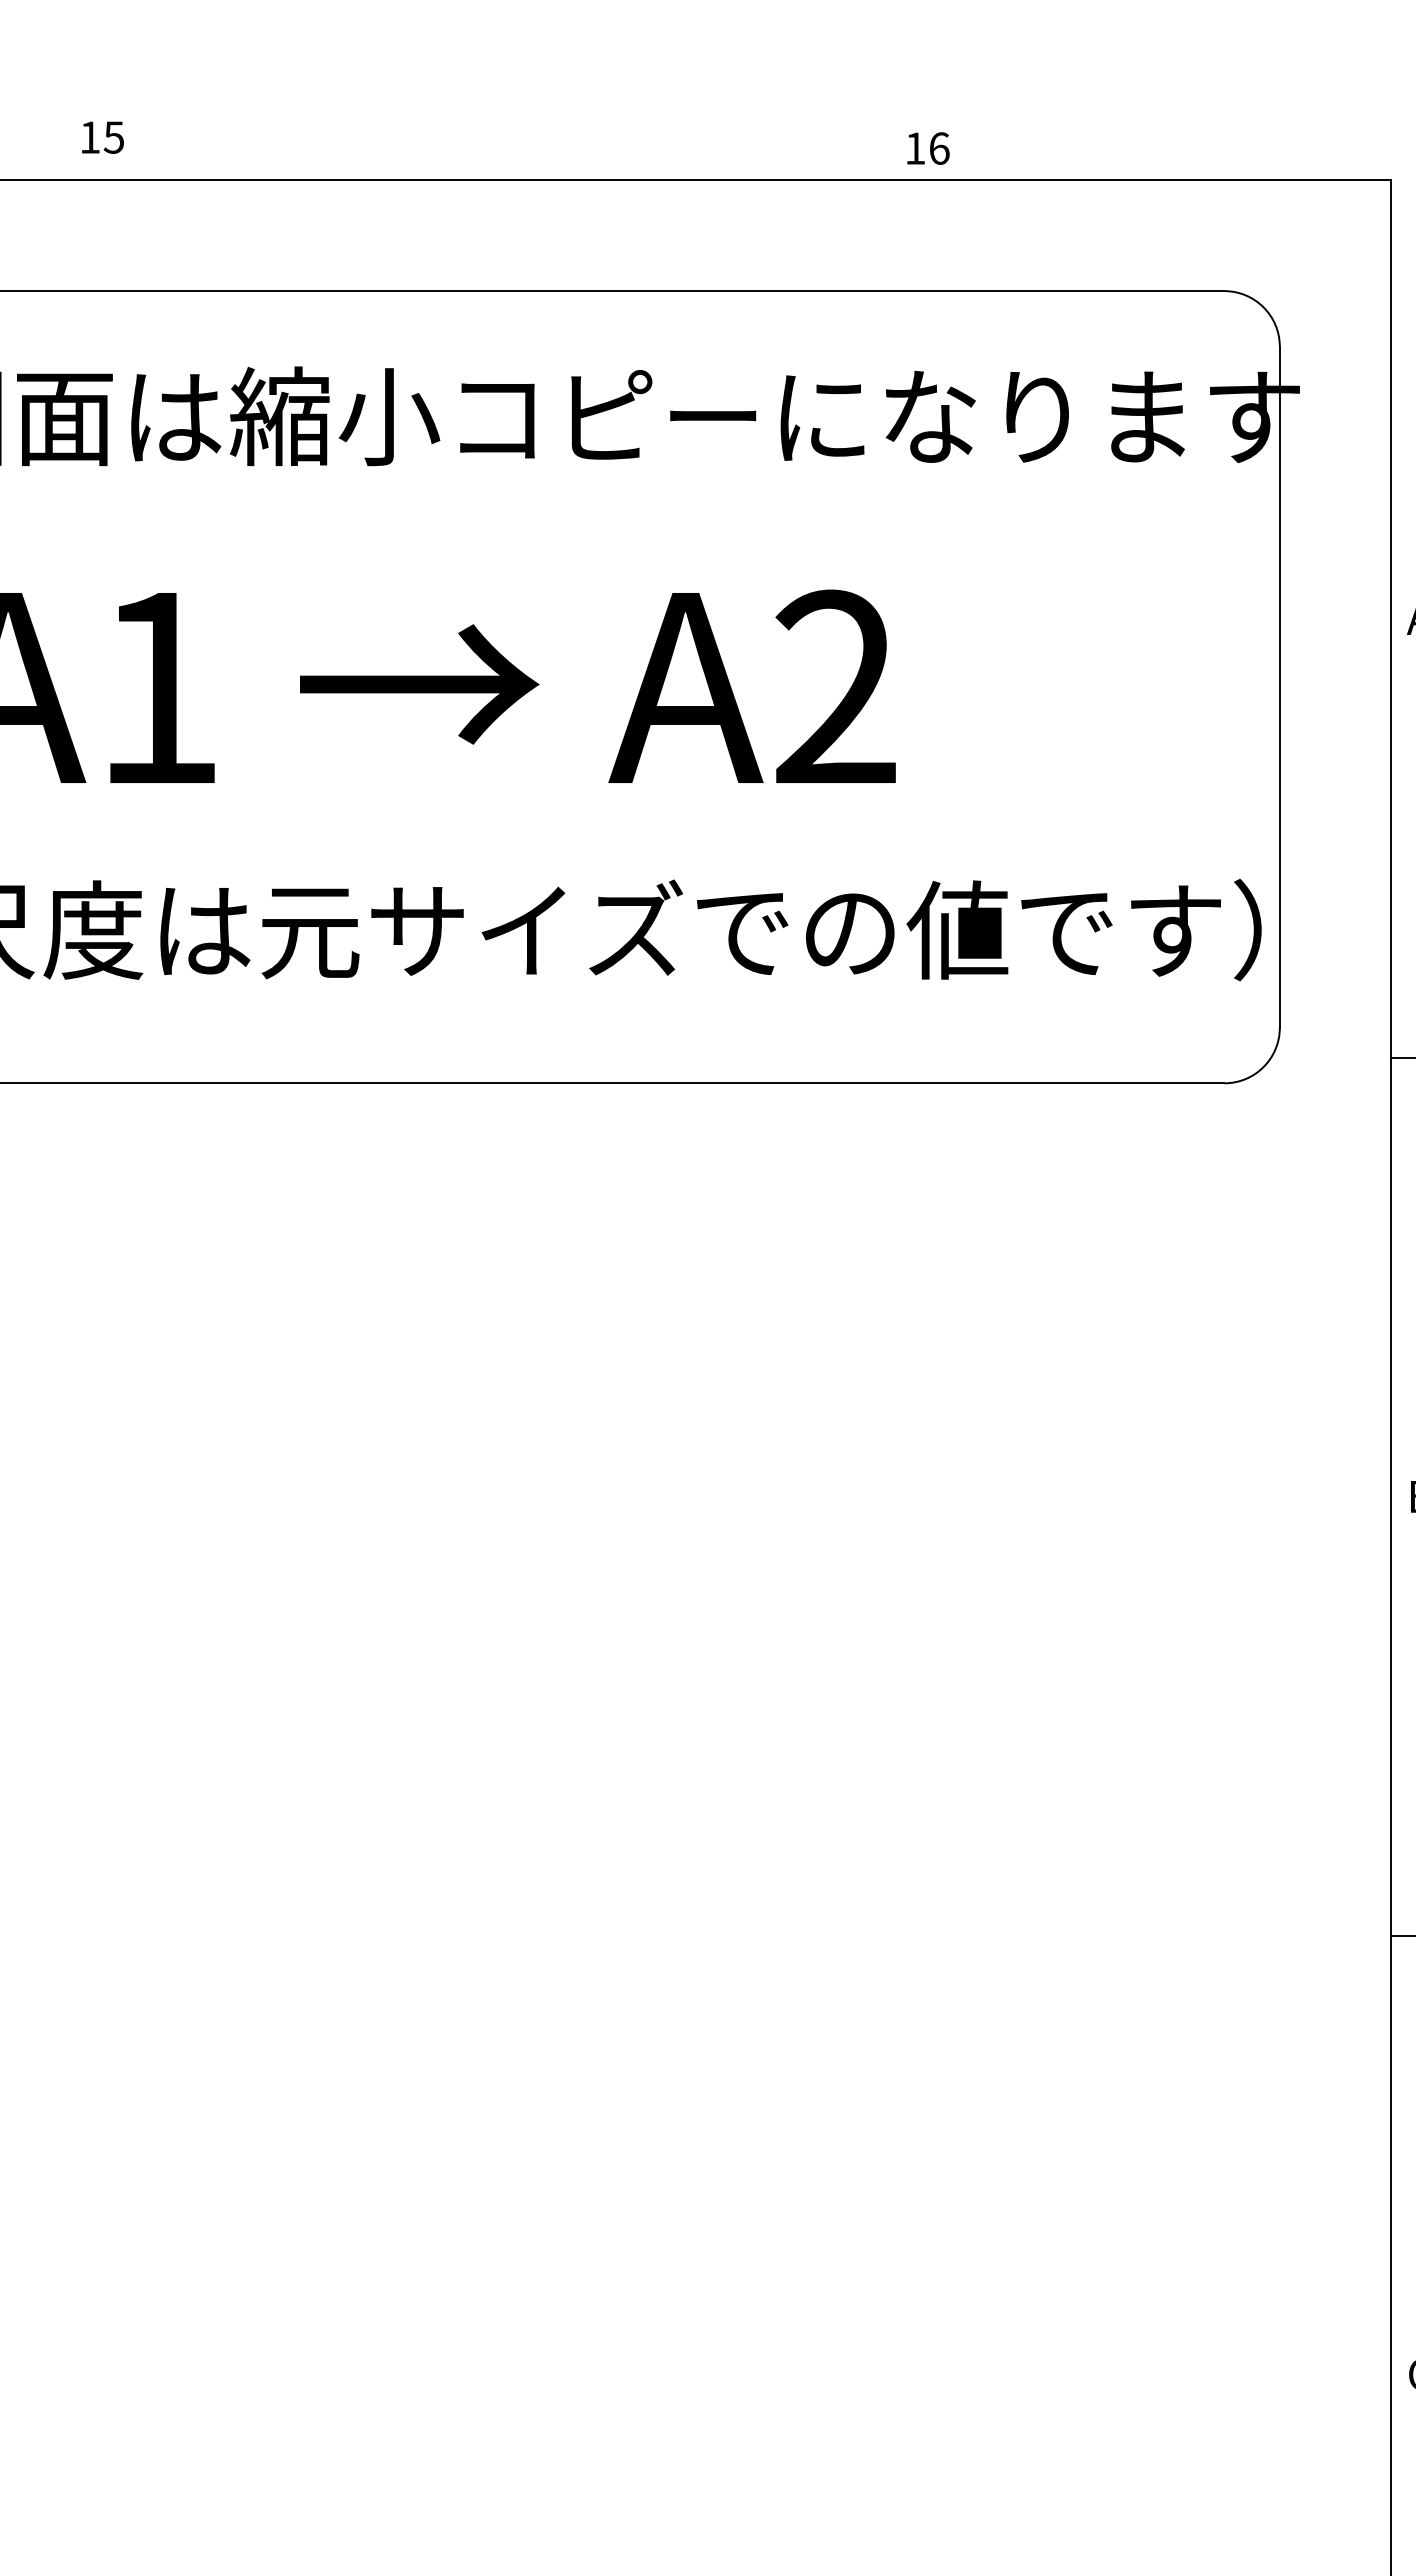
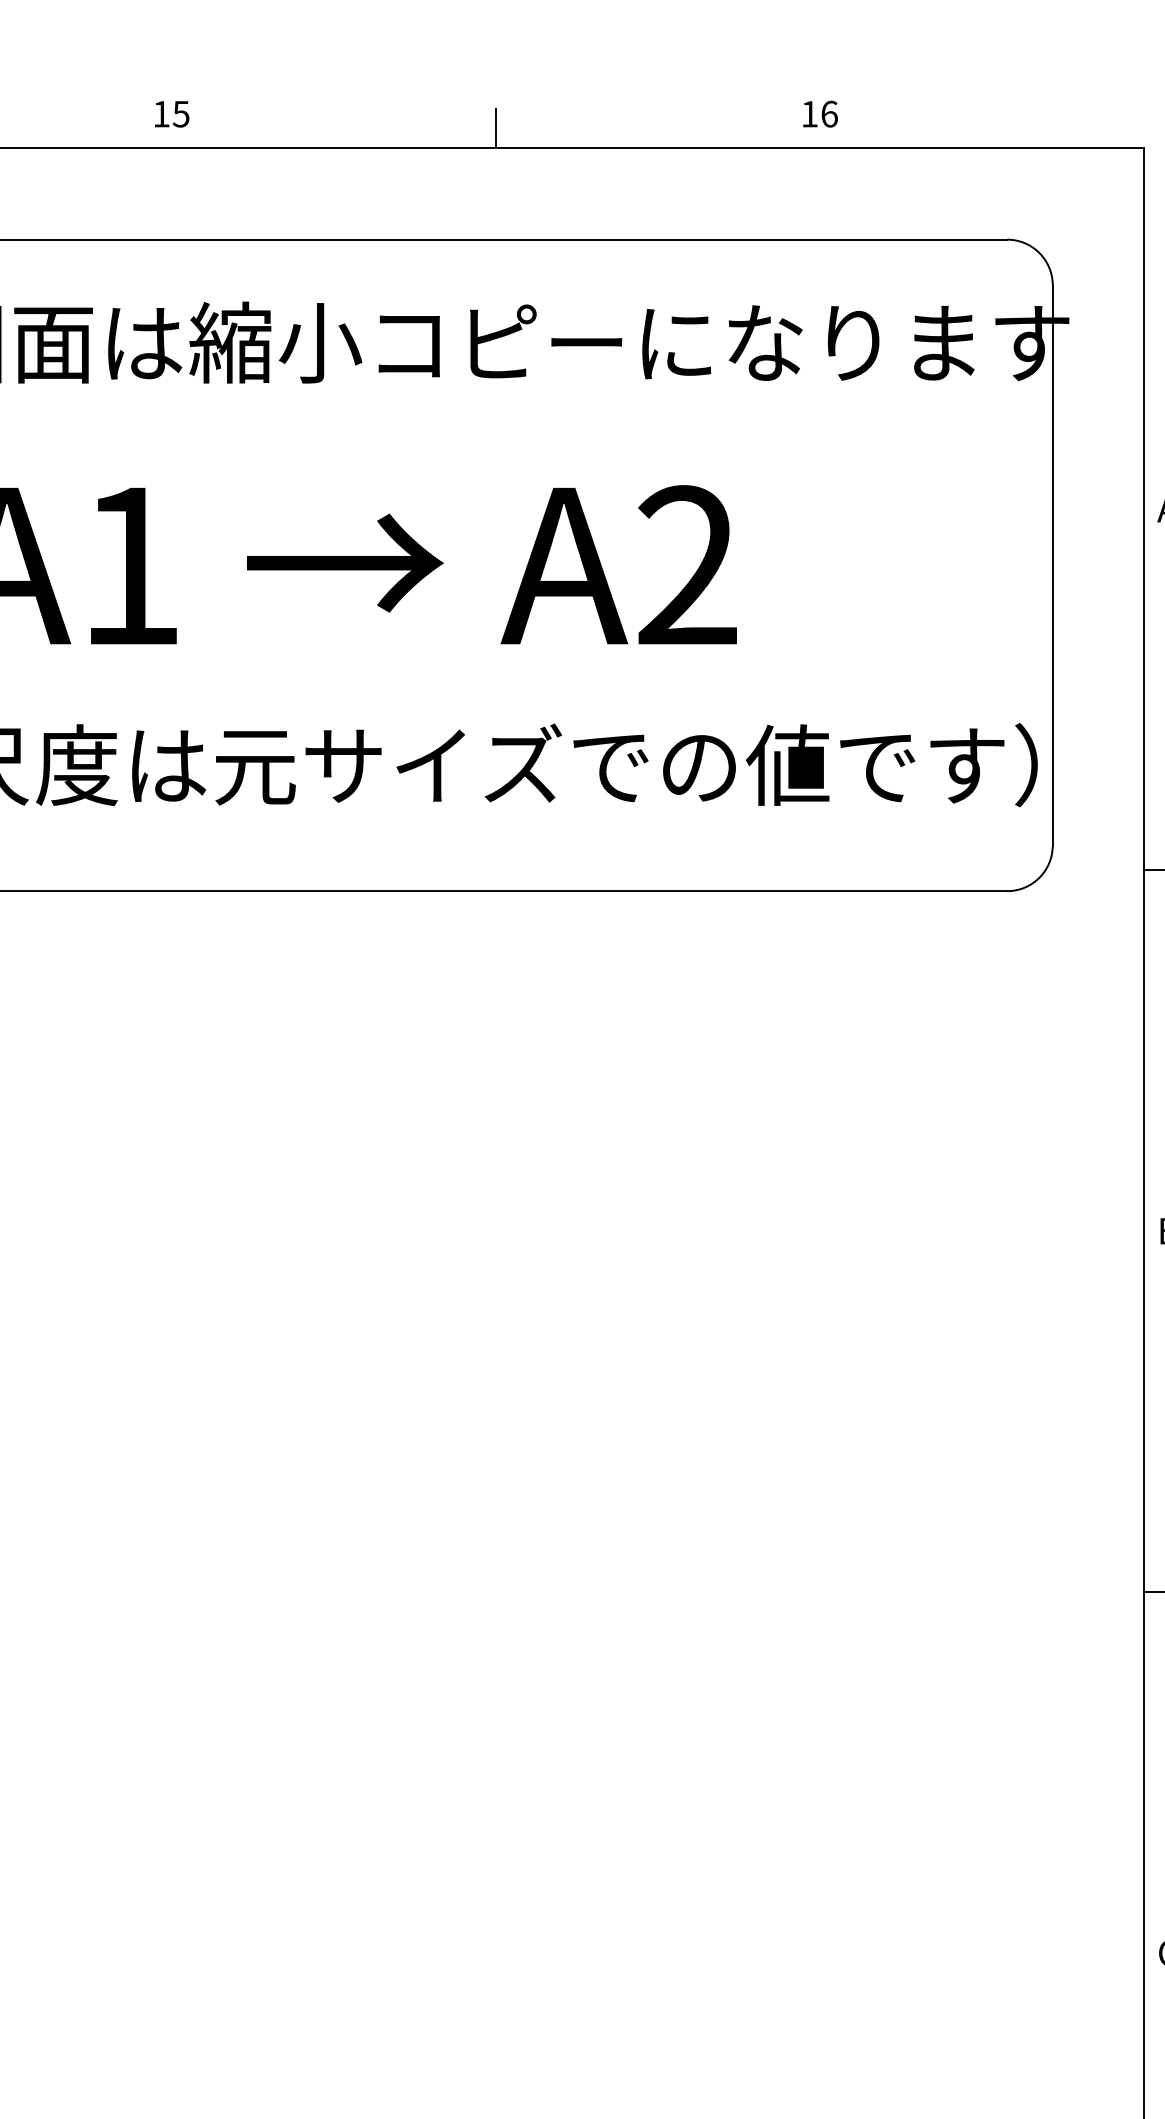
text: (102, 137) -> (171, 114), moved
text: (928, 148) -> (820, 114), moved
line: (602, 156) -> (495, 128), added

